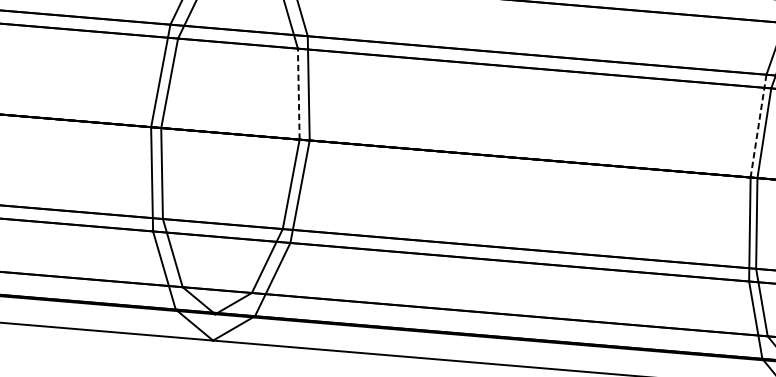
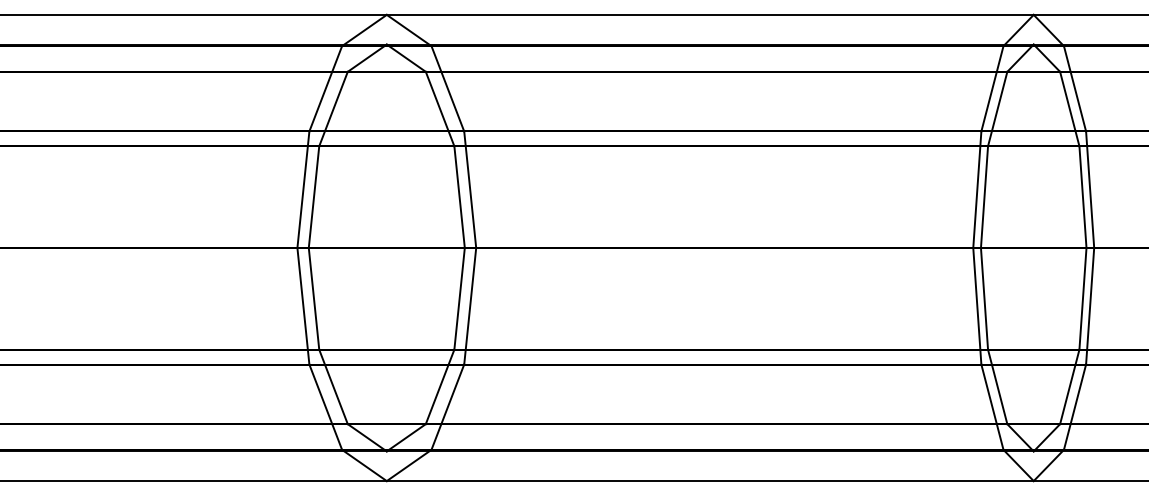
line: (298, 93) -> (459, 196), dashed -> solid
line: (758, 126) -> (977, 190), dashed -> solid

